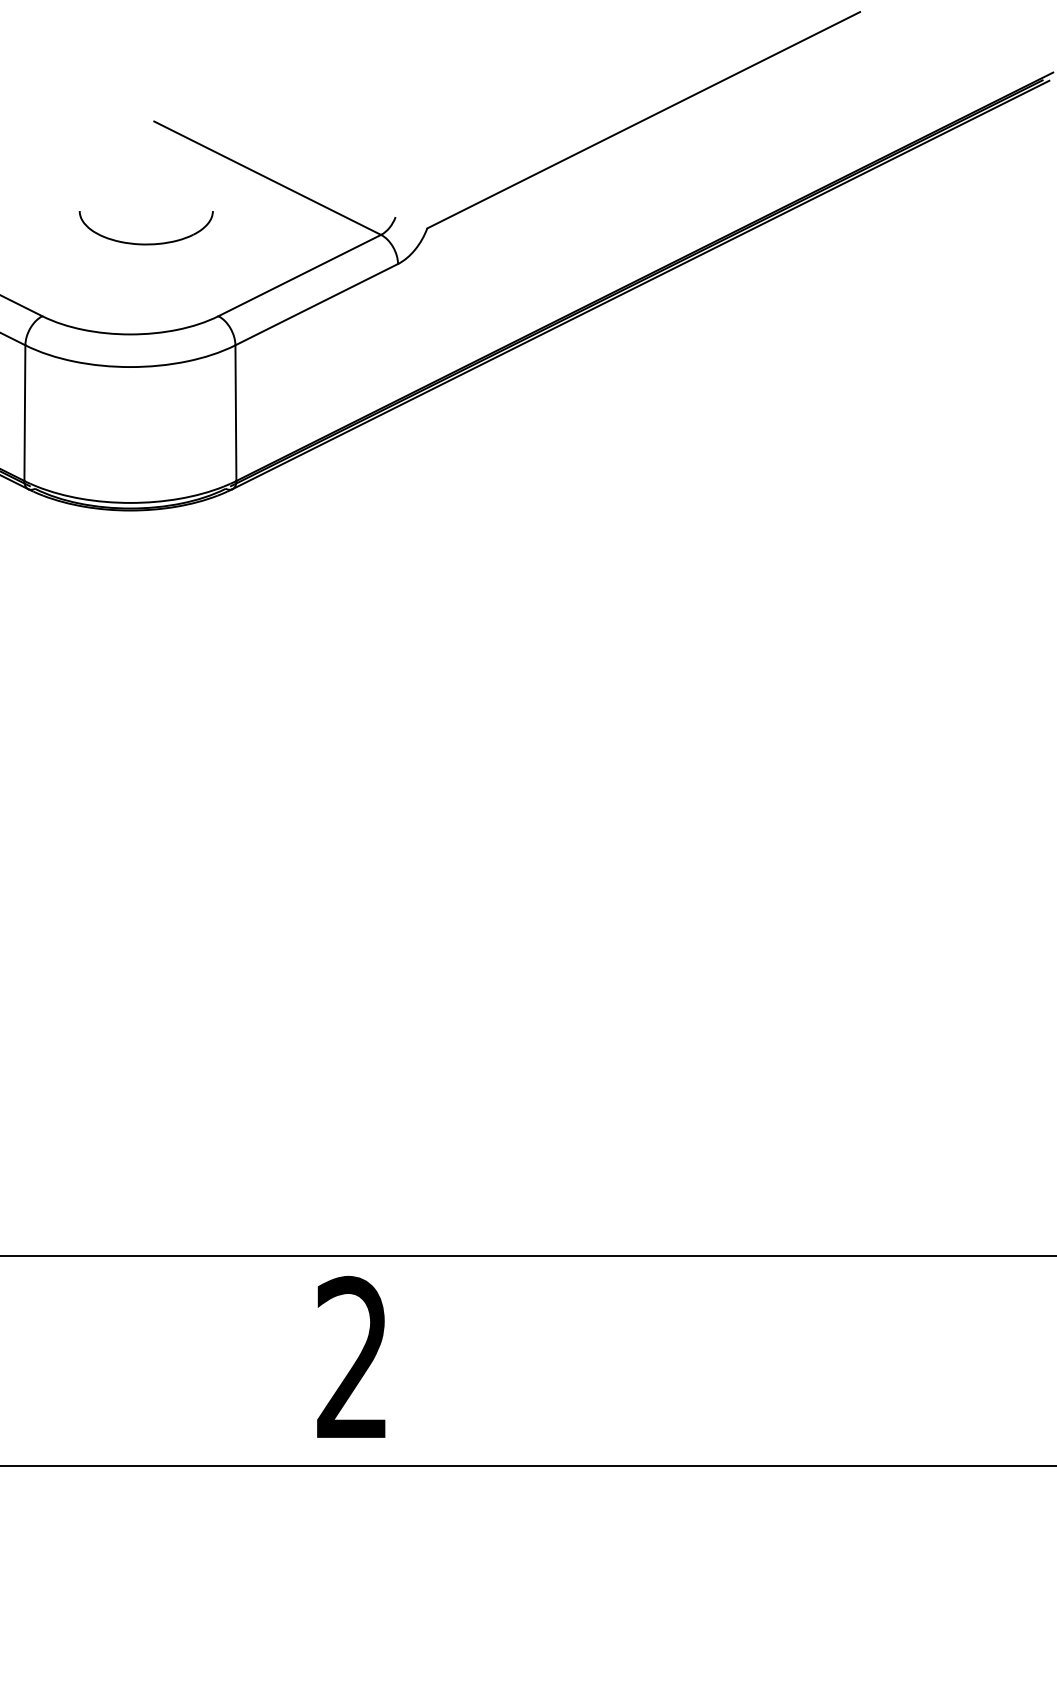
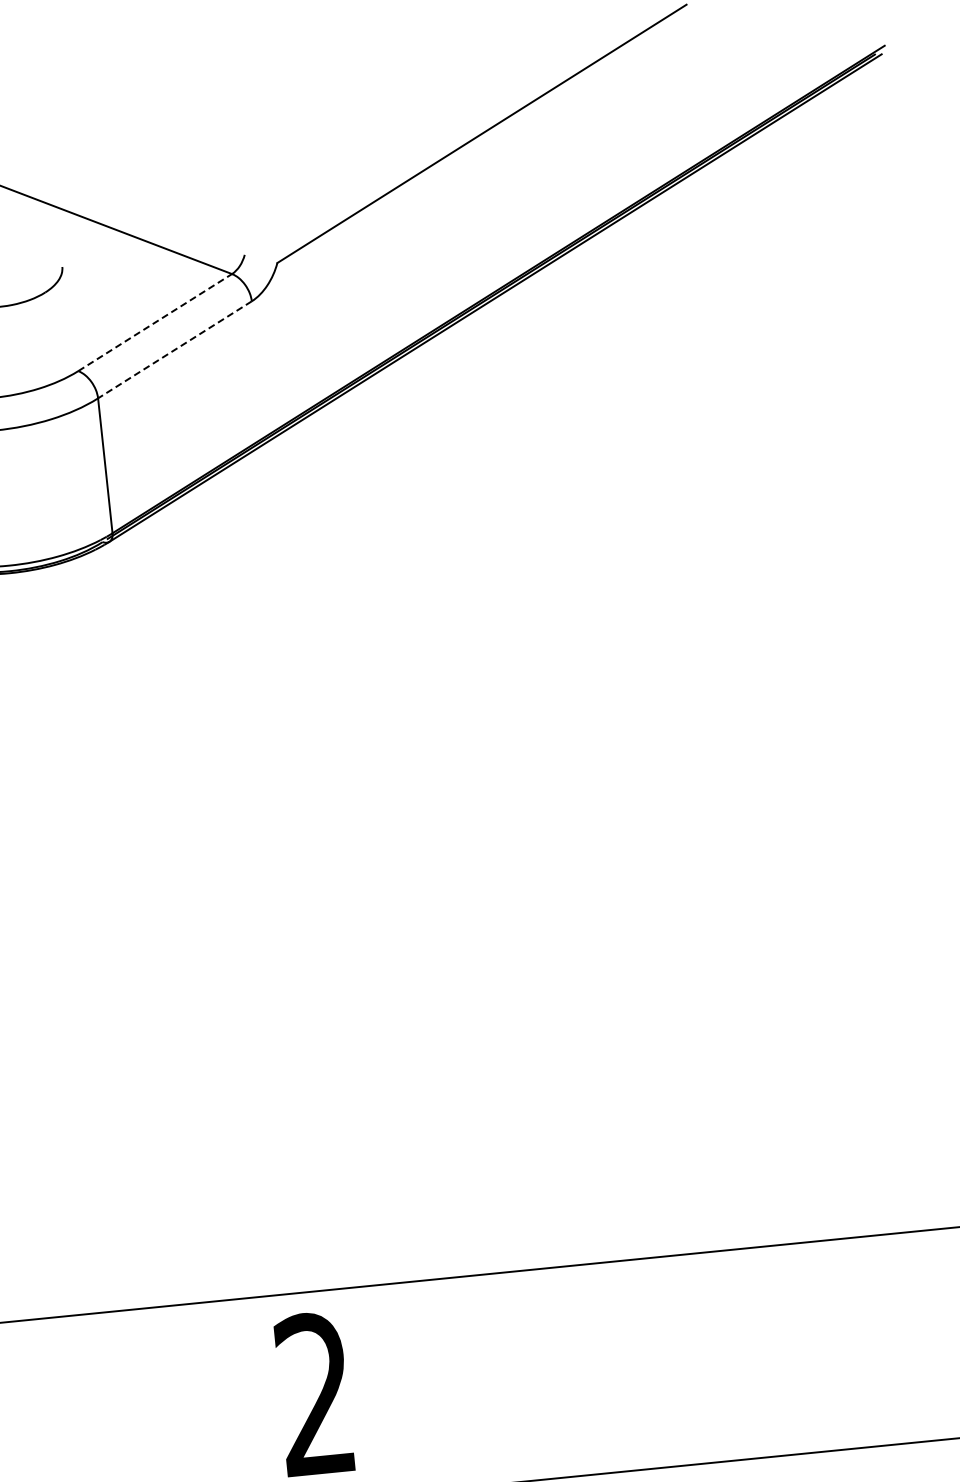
line: (299, 275) -> (154, 322), solid -> dashed
line: (316, 304) -> (174, 349), solid -> dashed

